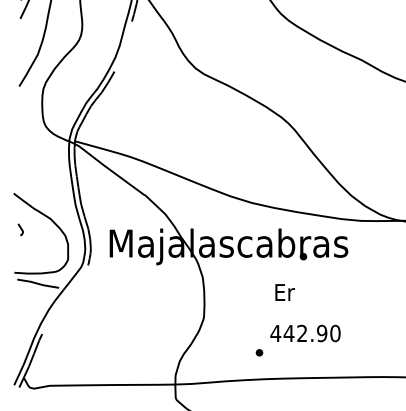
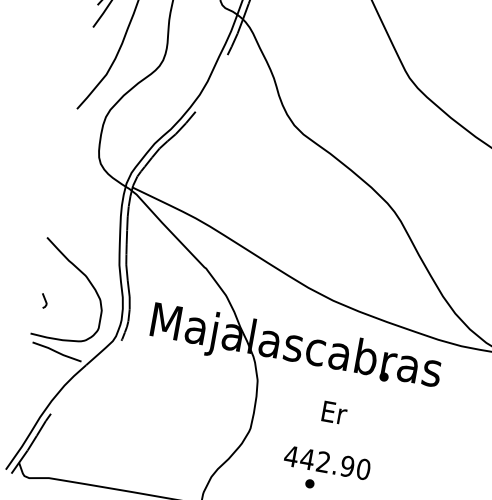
line: (20, 229) -> (44, 300), moved
text: (284, 292) -> (333, 412), moved
text: (305, 333) -> (327, 462), moved

